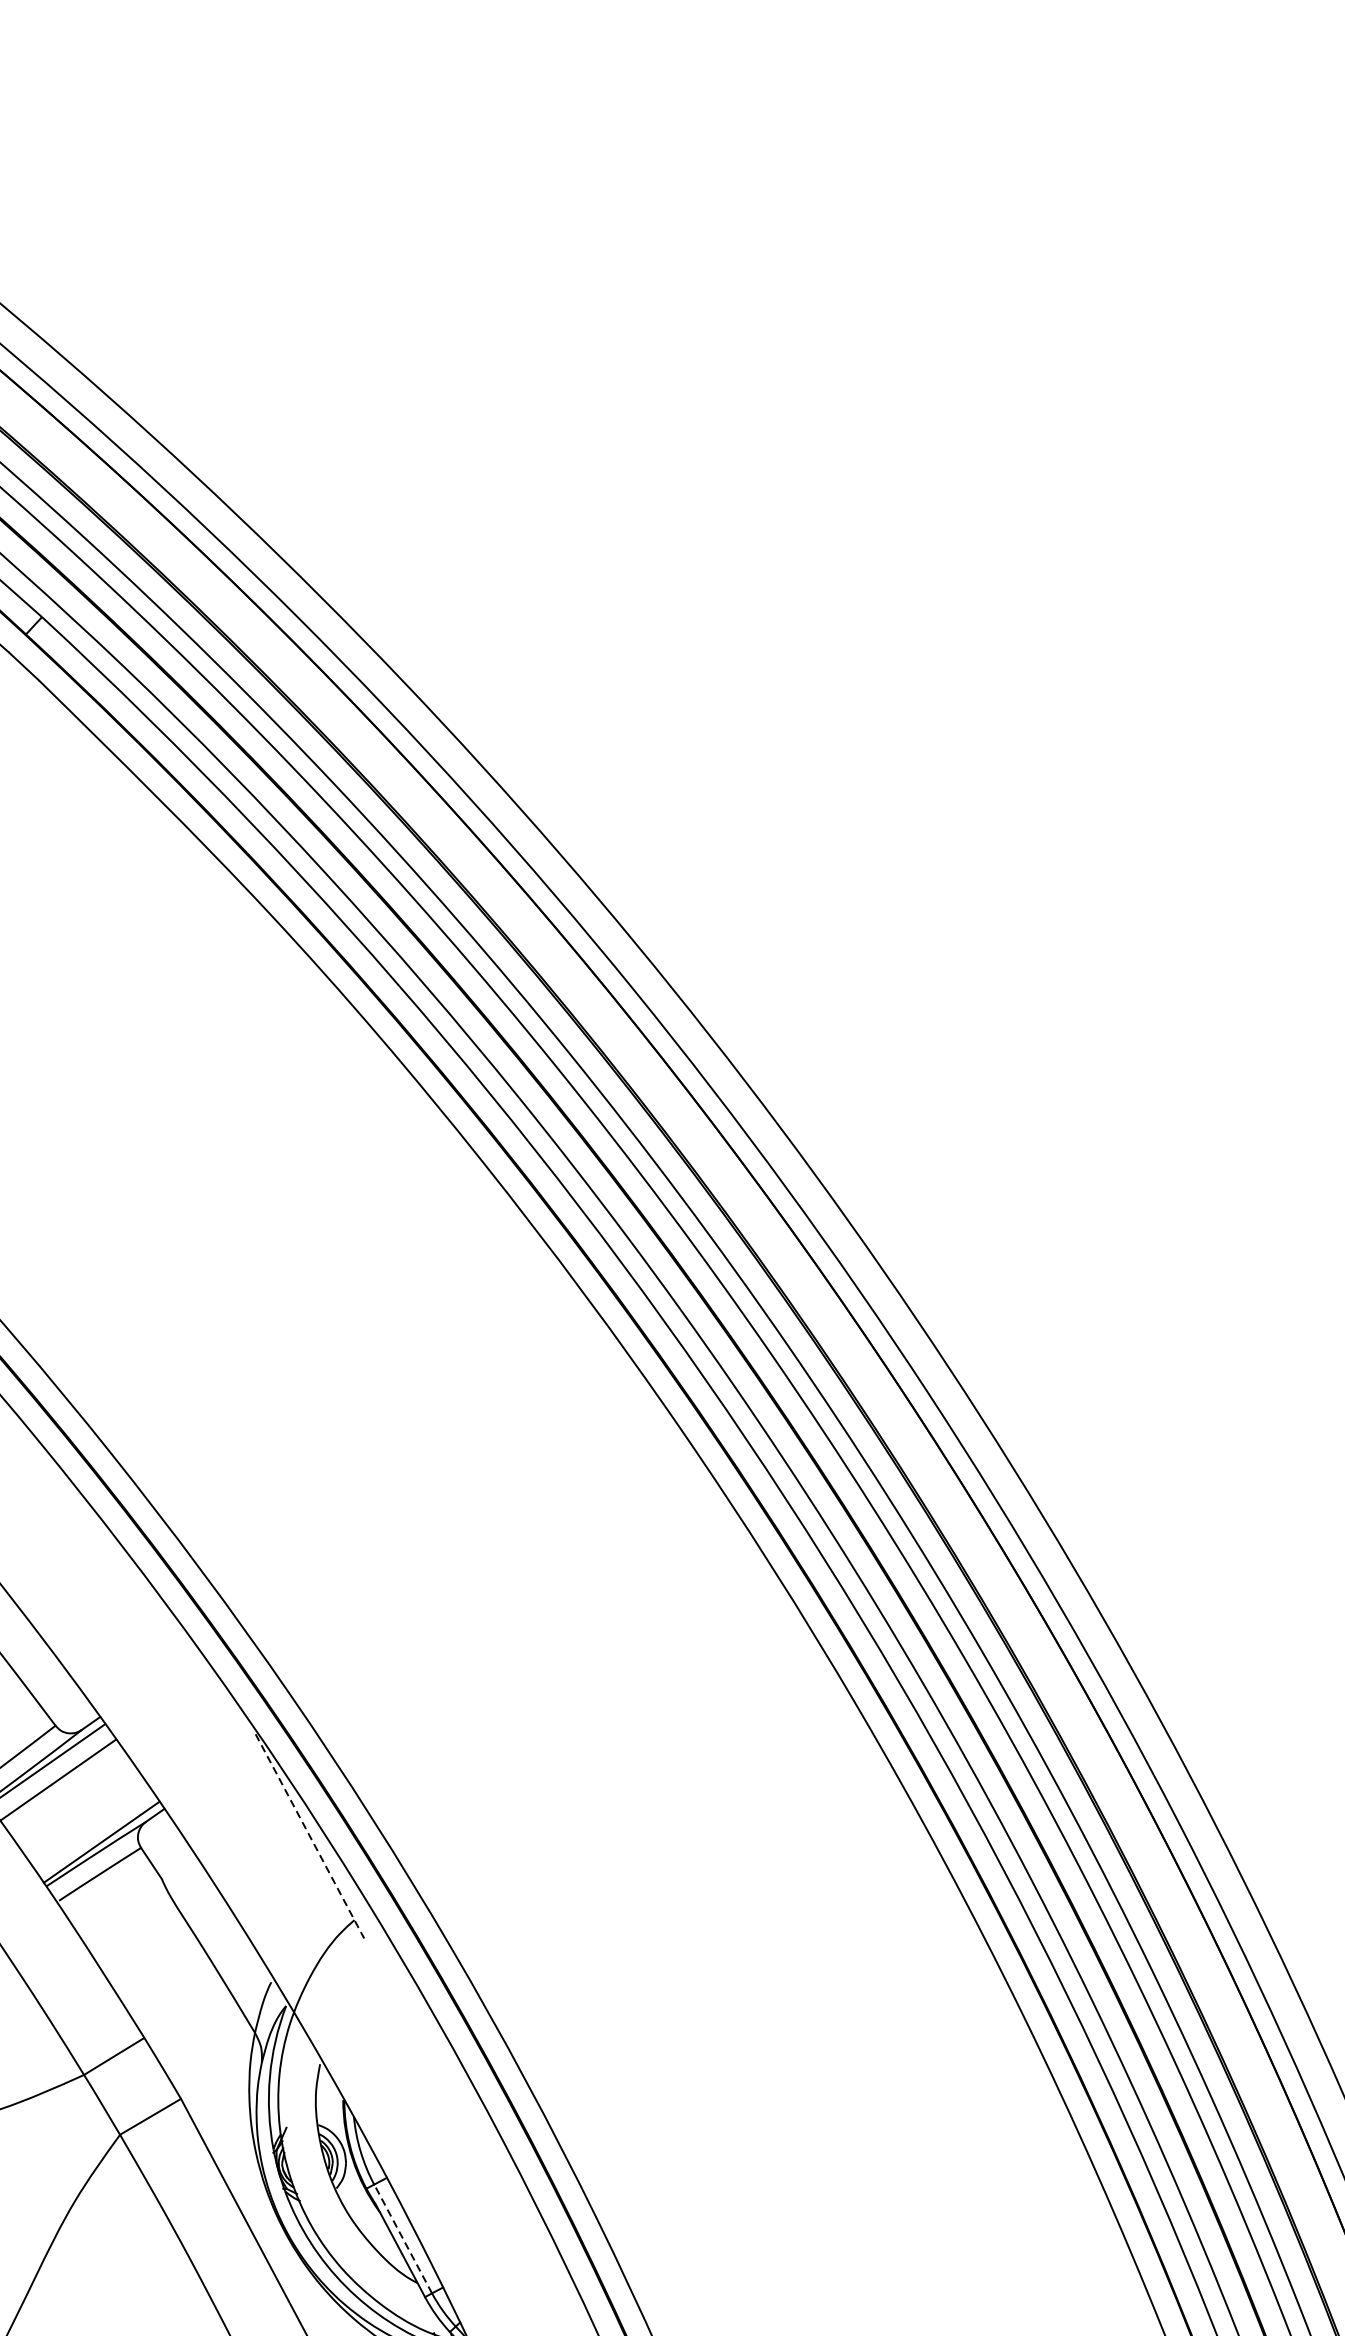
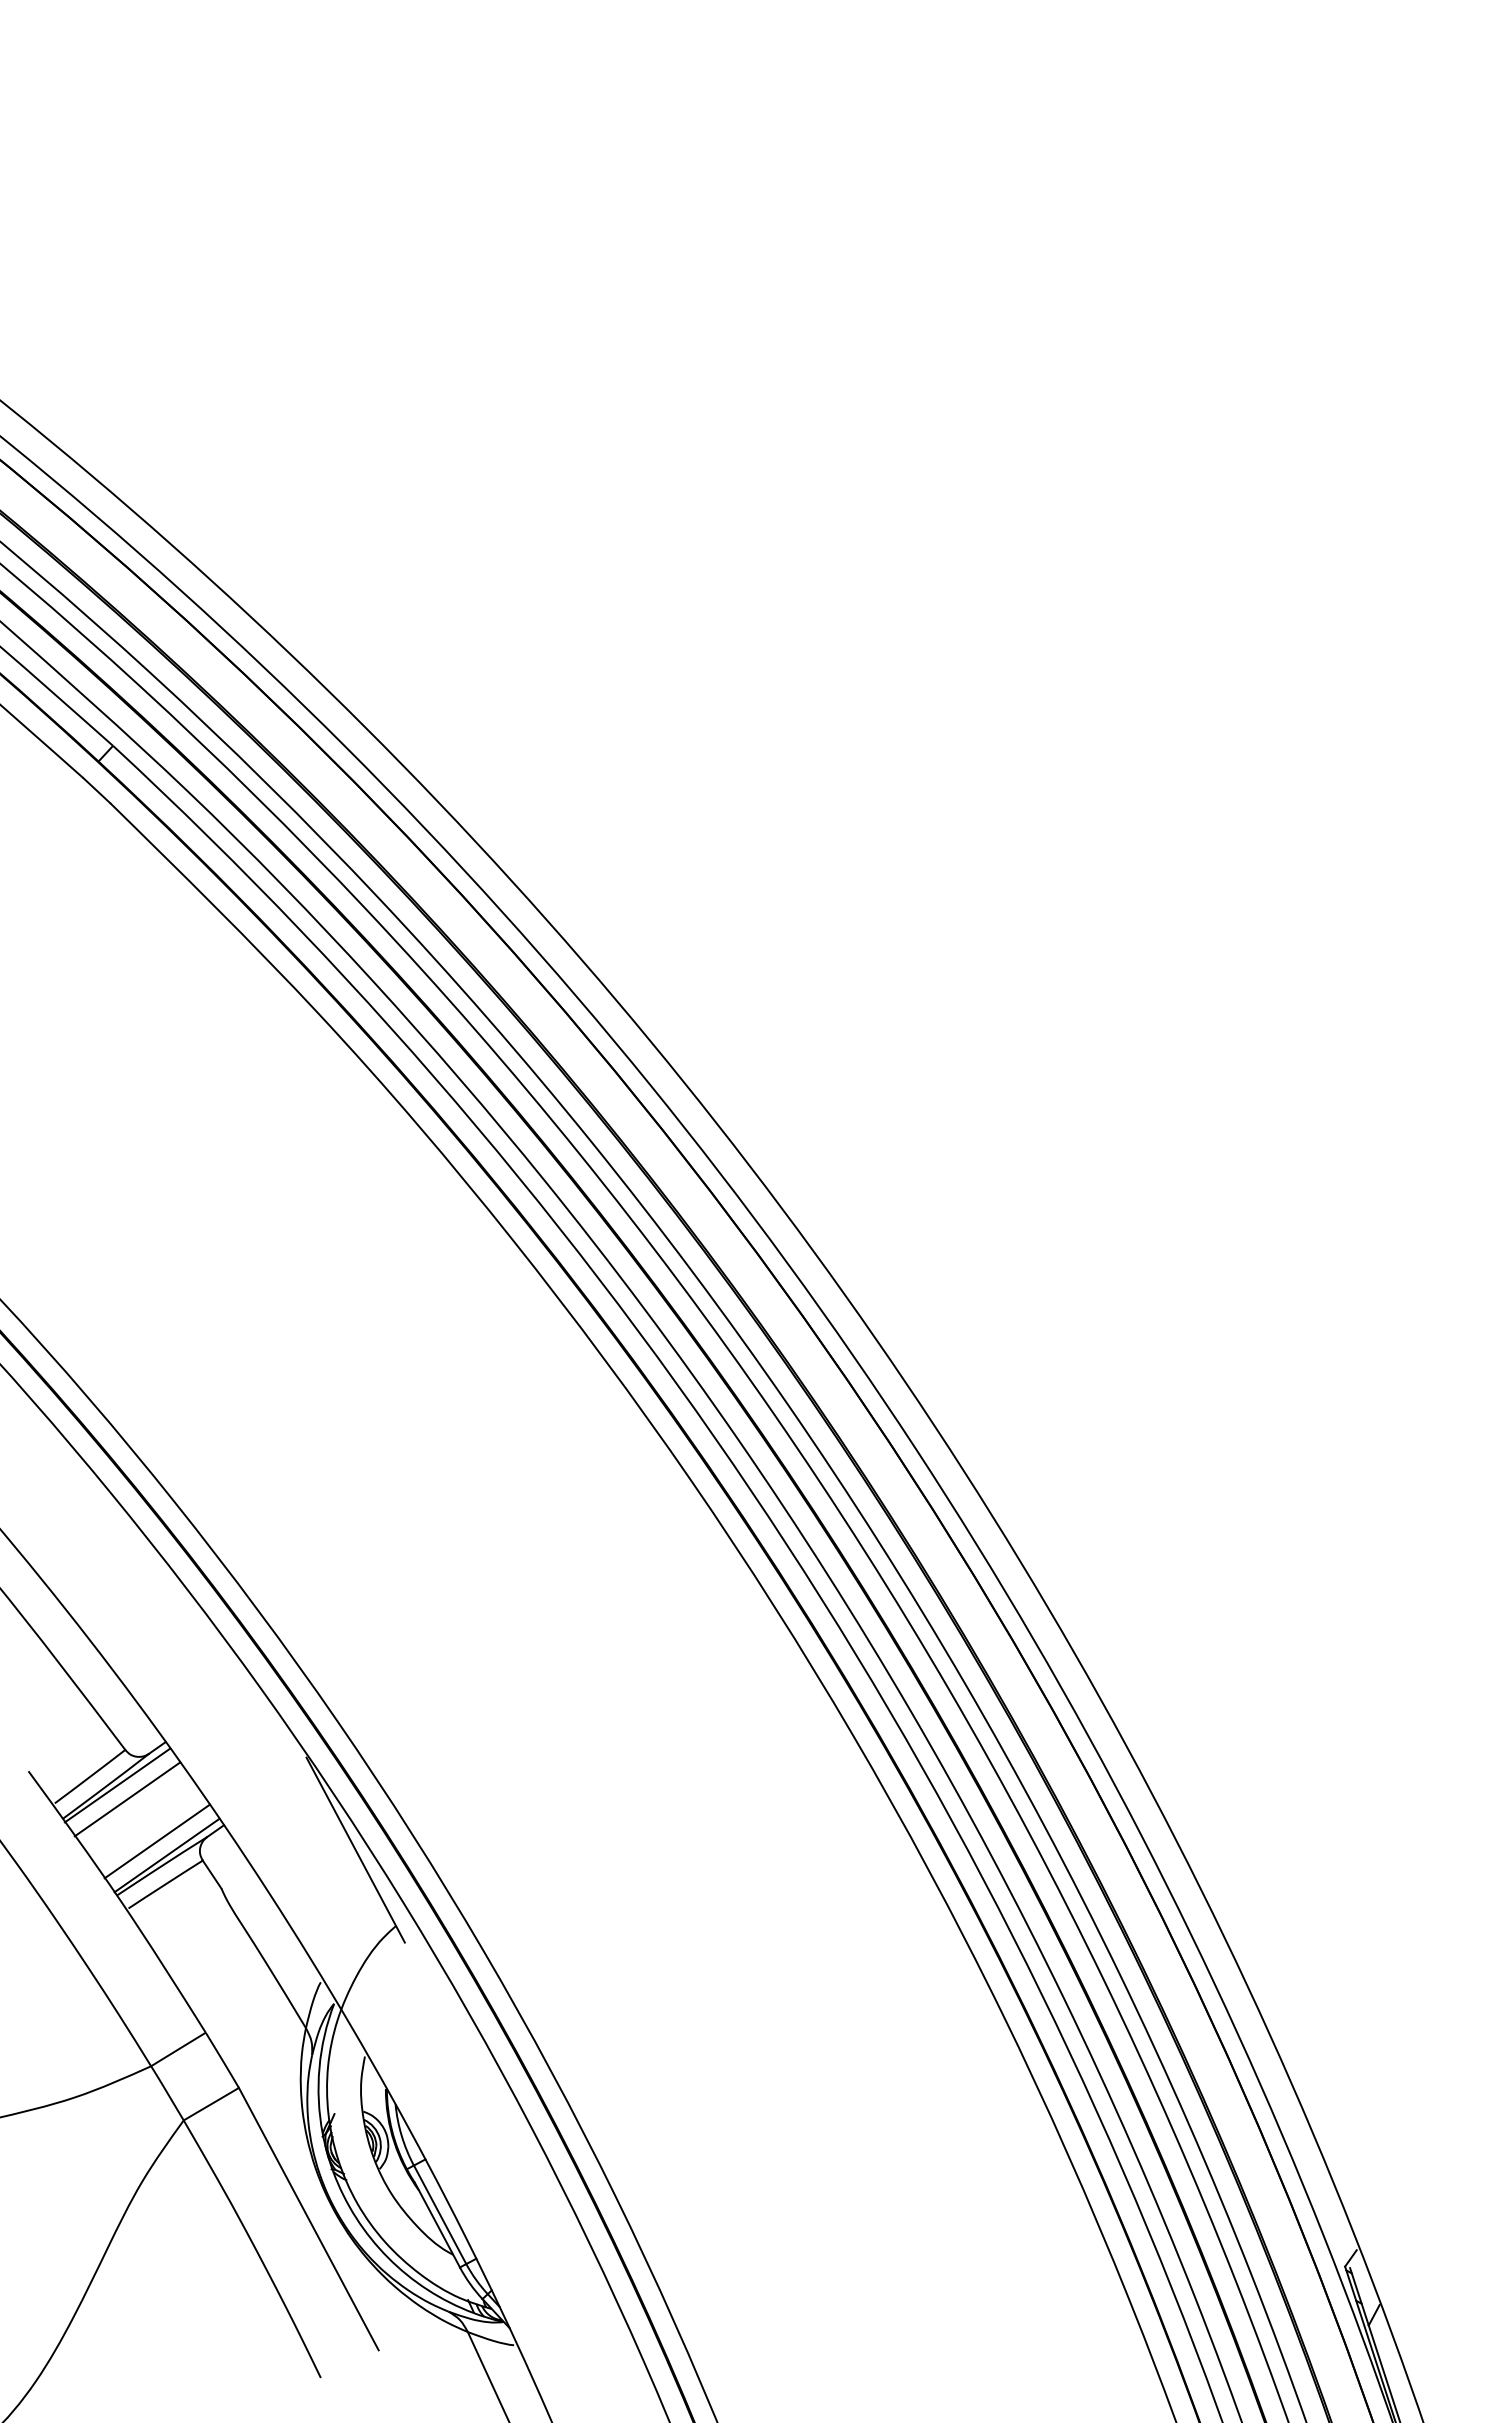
line: (89, 1826) -> (156, 1841), added
line: (309, 1836) -> (355, 1850), dashed -> solid
line: (403, 2238) -> (440, 2214), dashed -> solid

